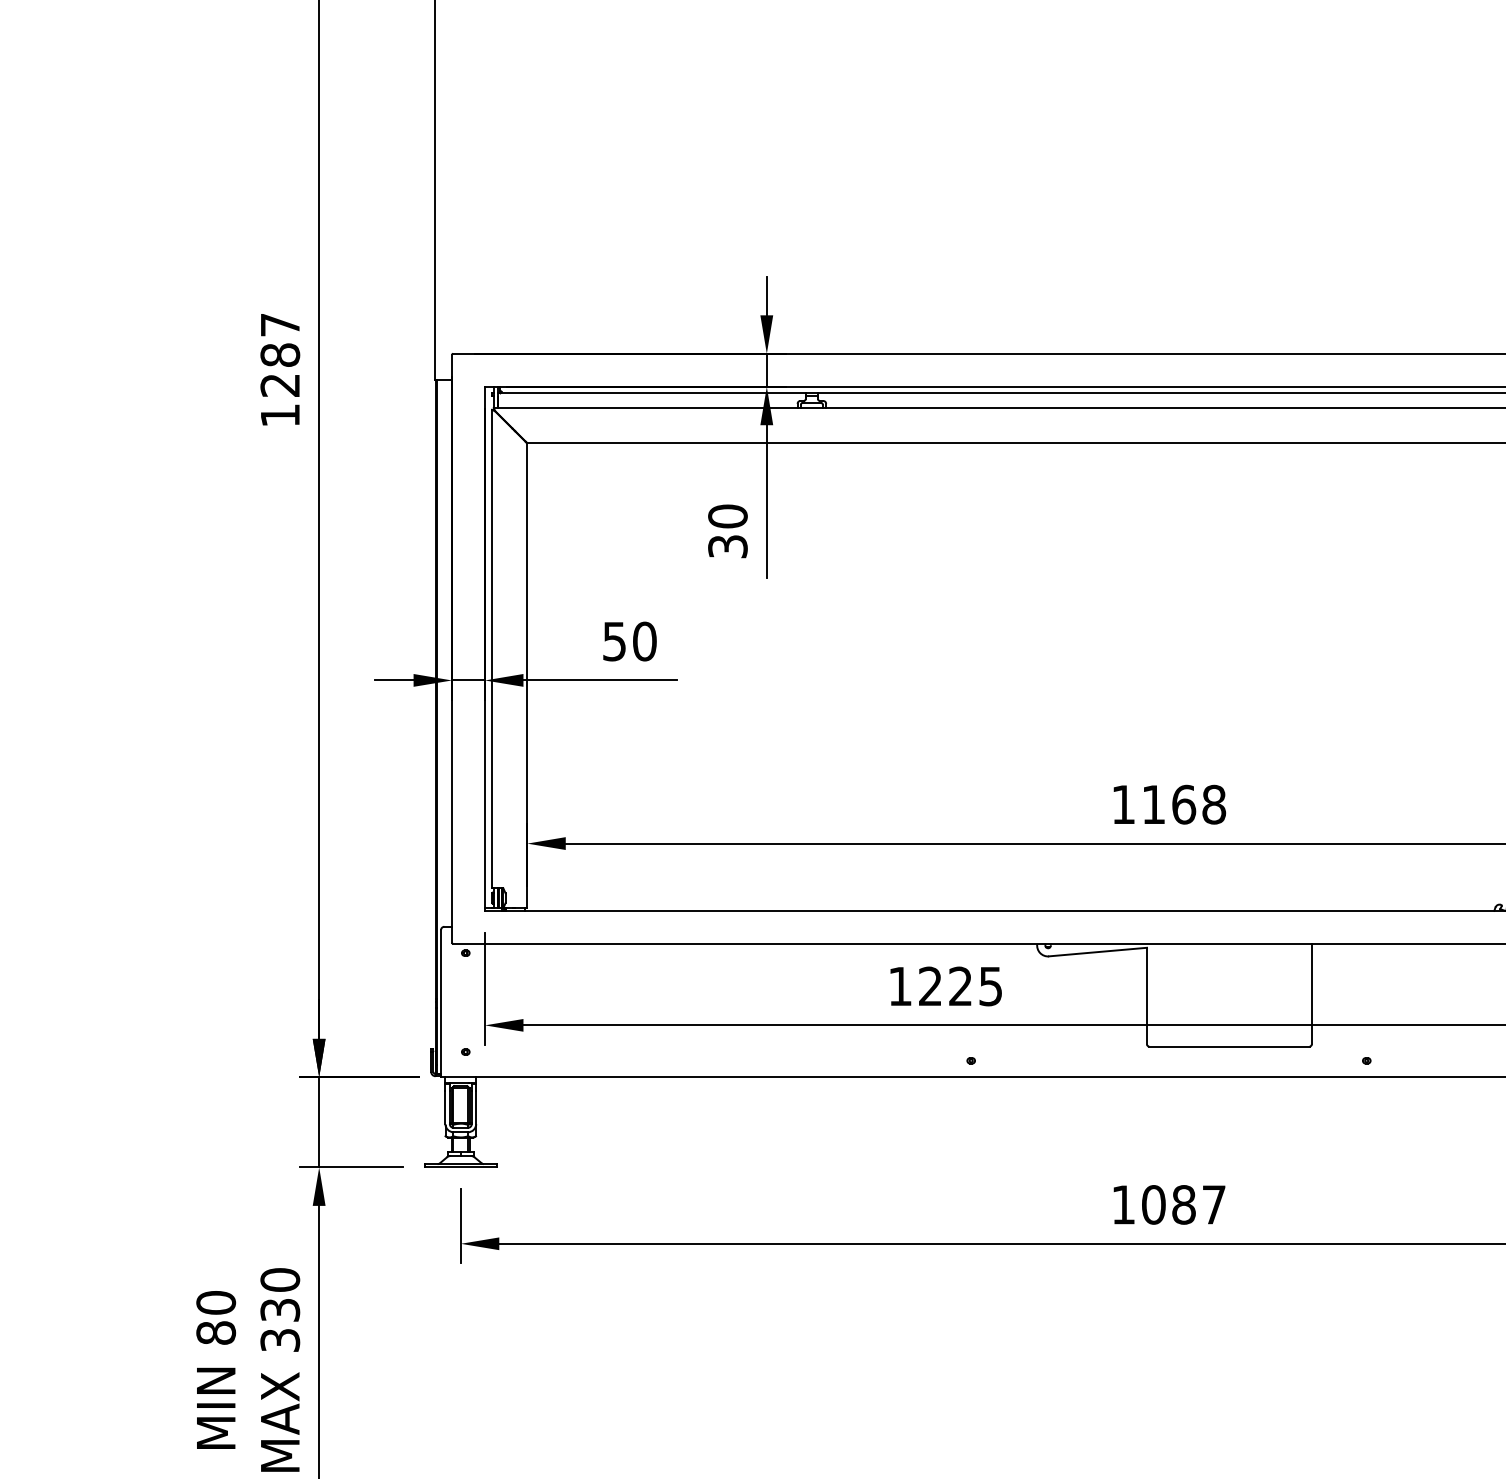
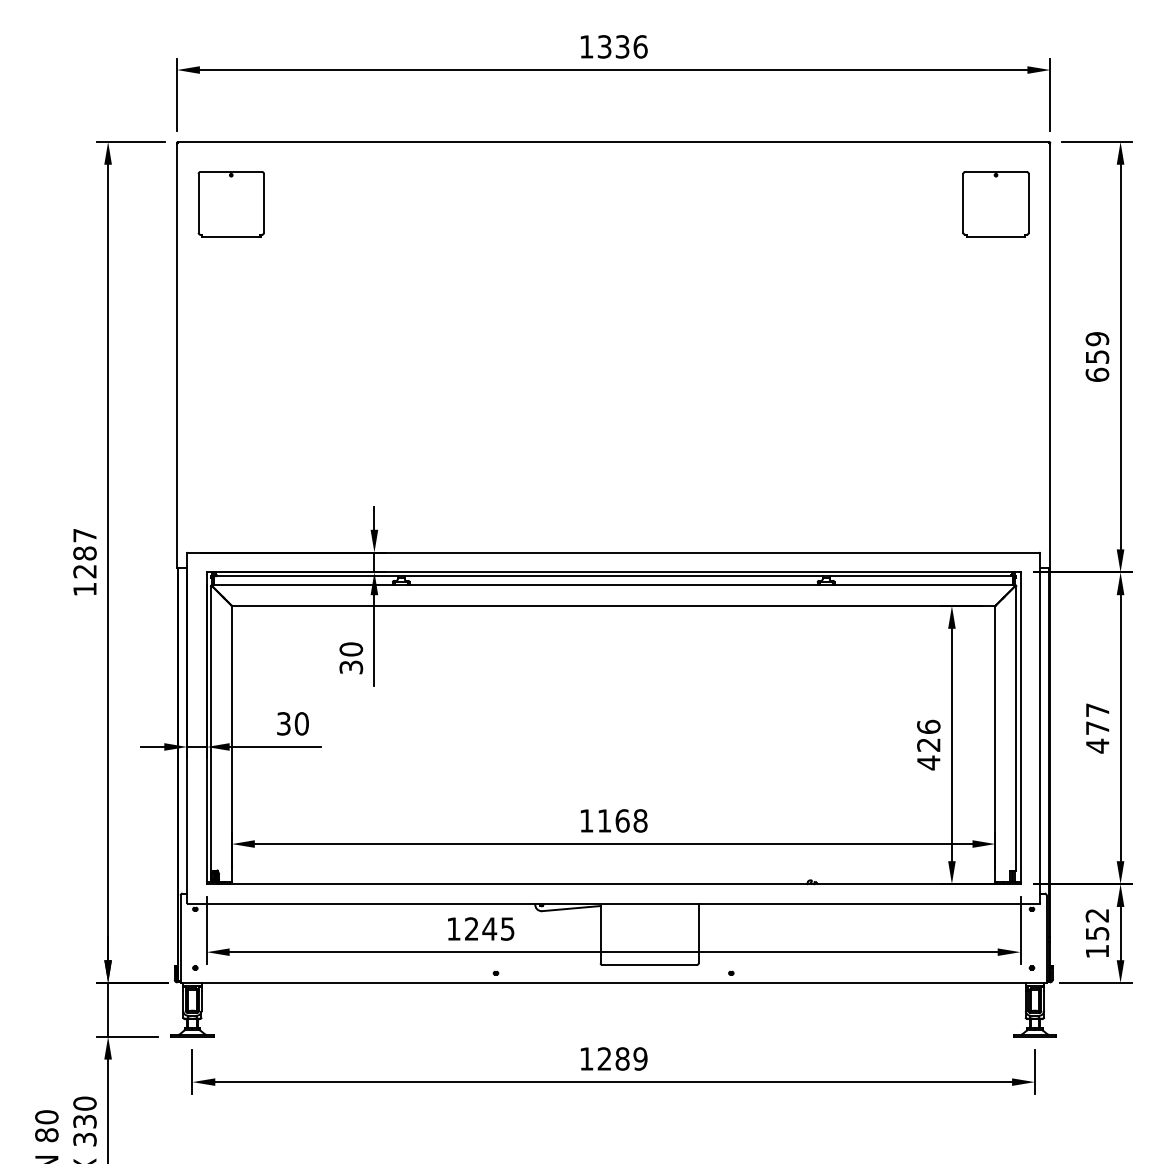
text: (613, 640) -> (283, 723), 50 -> 30
text: (960, 985) -> (489, 928), 1225 -> 1245
text: (1183, 1204) -> (622, 1058), 1087 -> 1289

